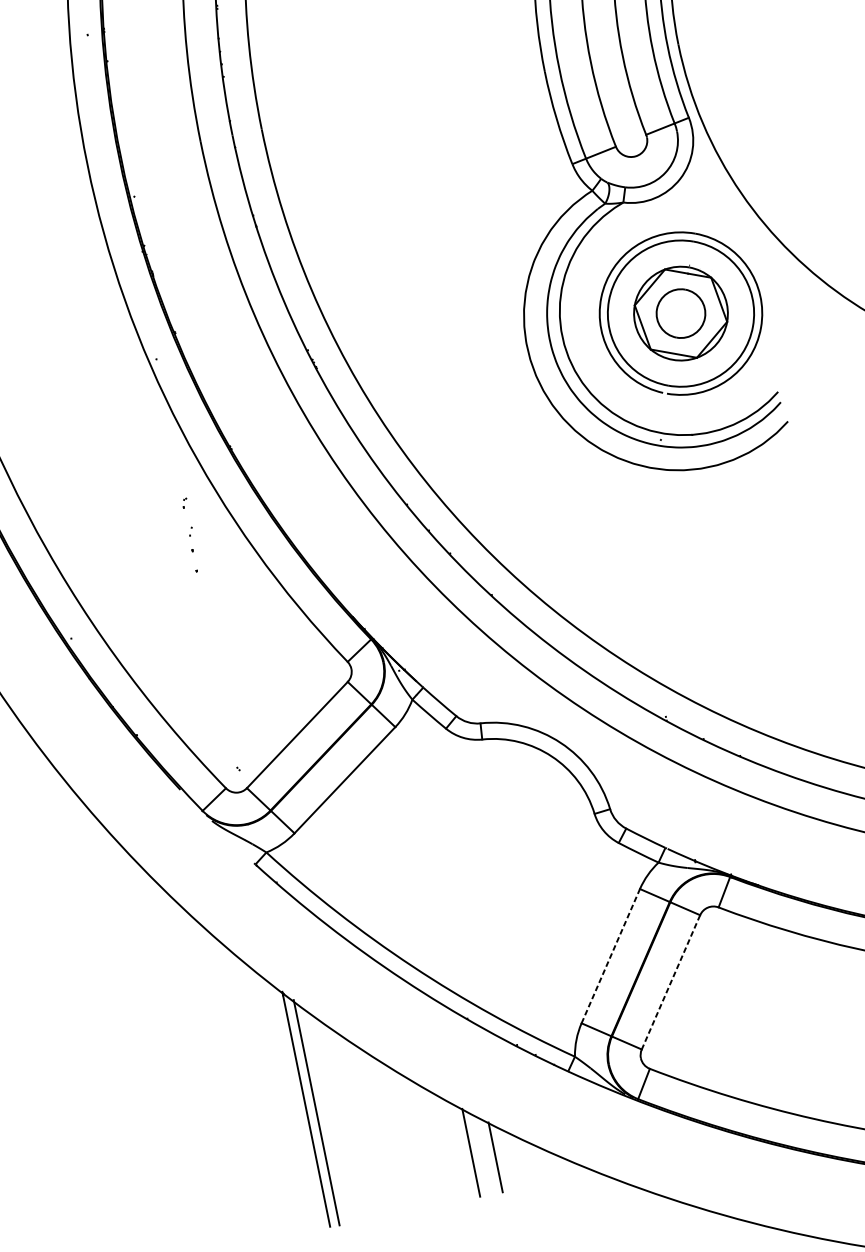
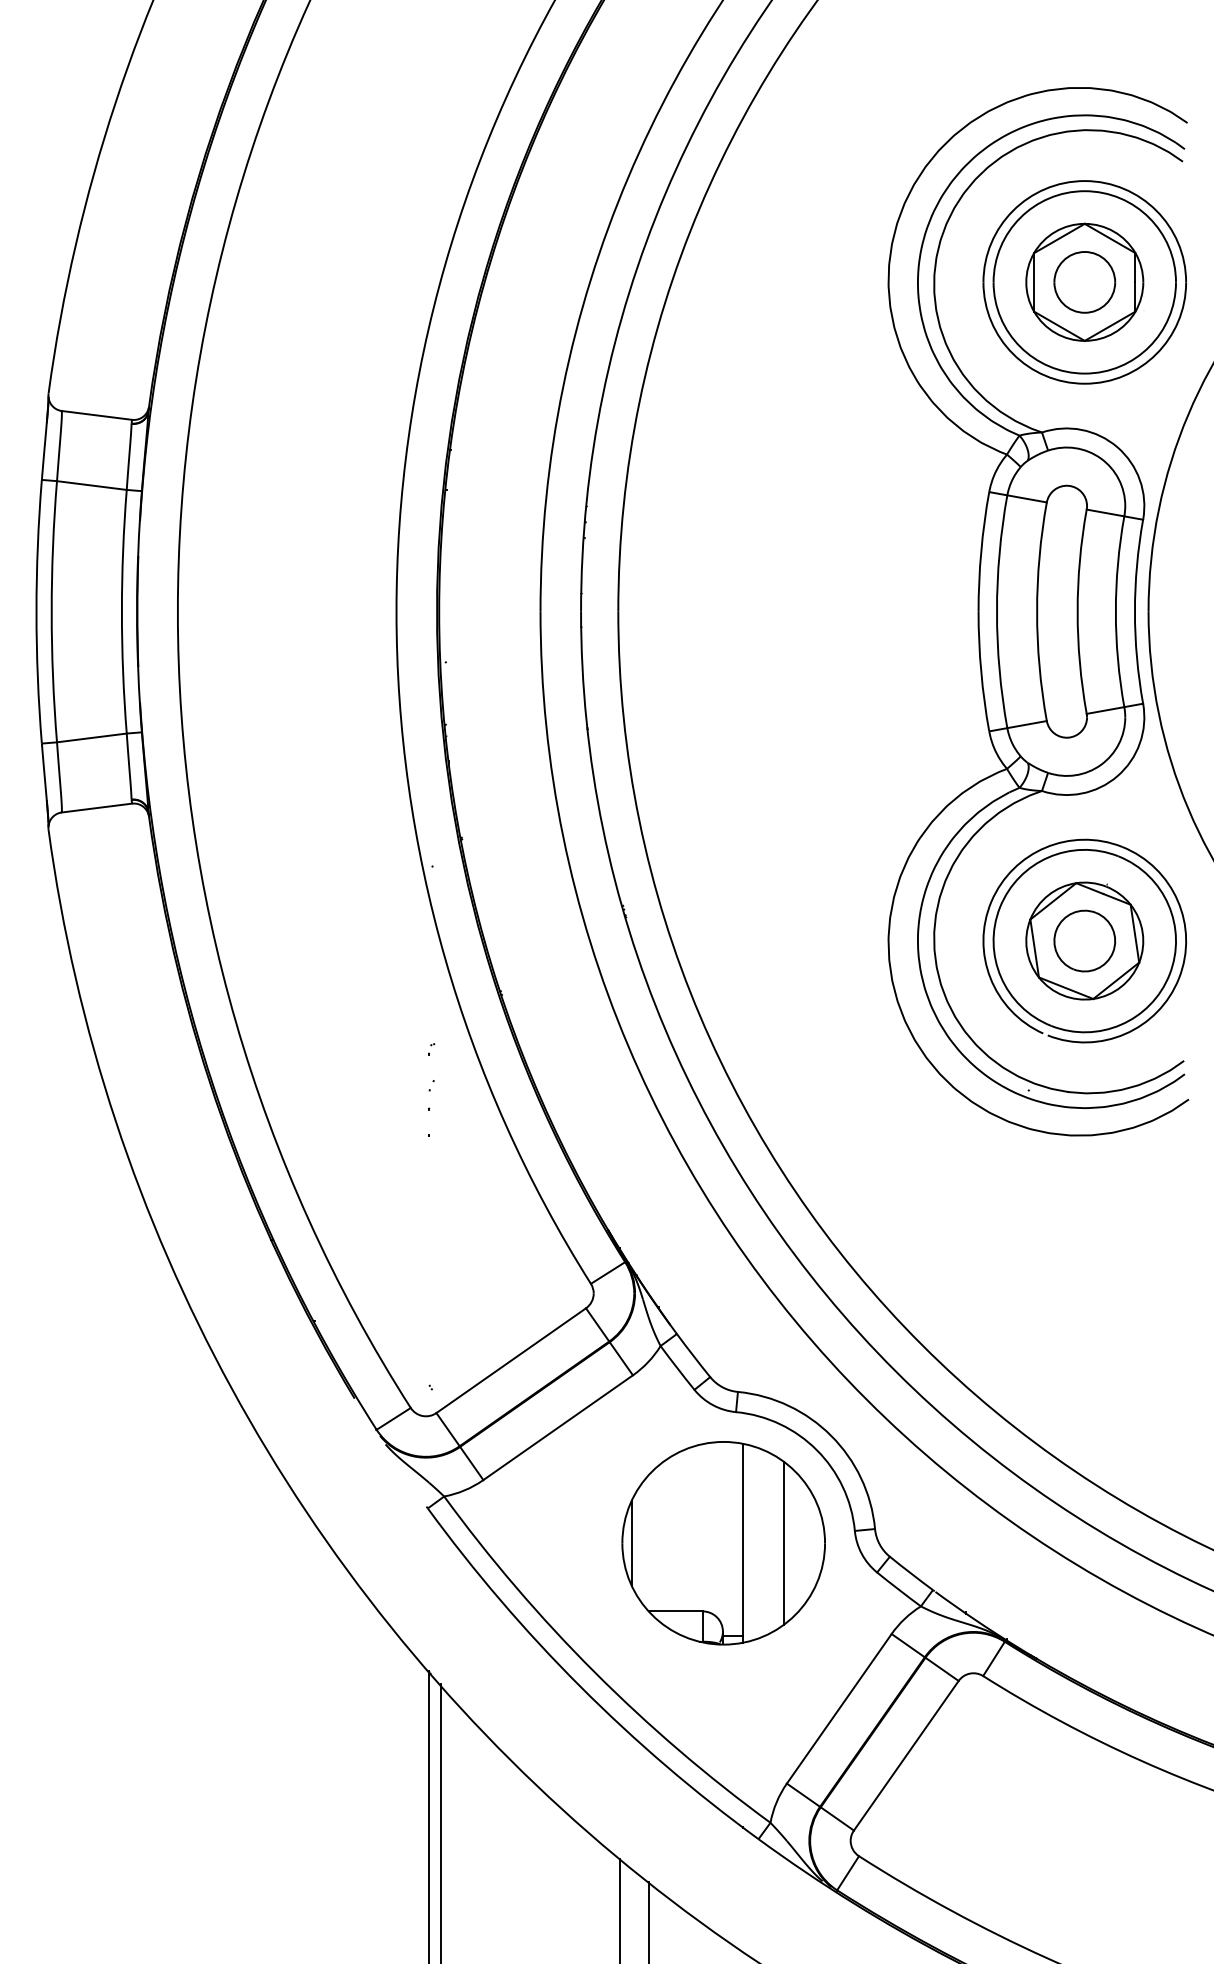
part: (493, 844) -> (723, 1543), added
line: (610, 955) -> (839, 1708), dashed -> solid
line: (671, 982) -> (906, 1756), dashed -> solid

